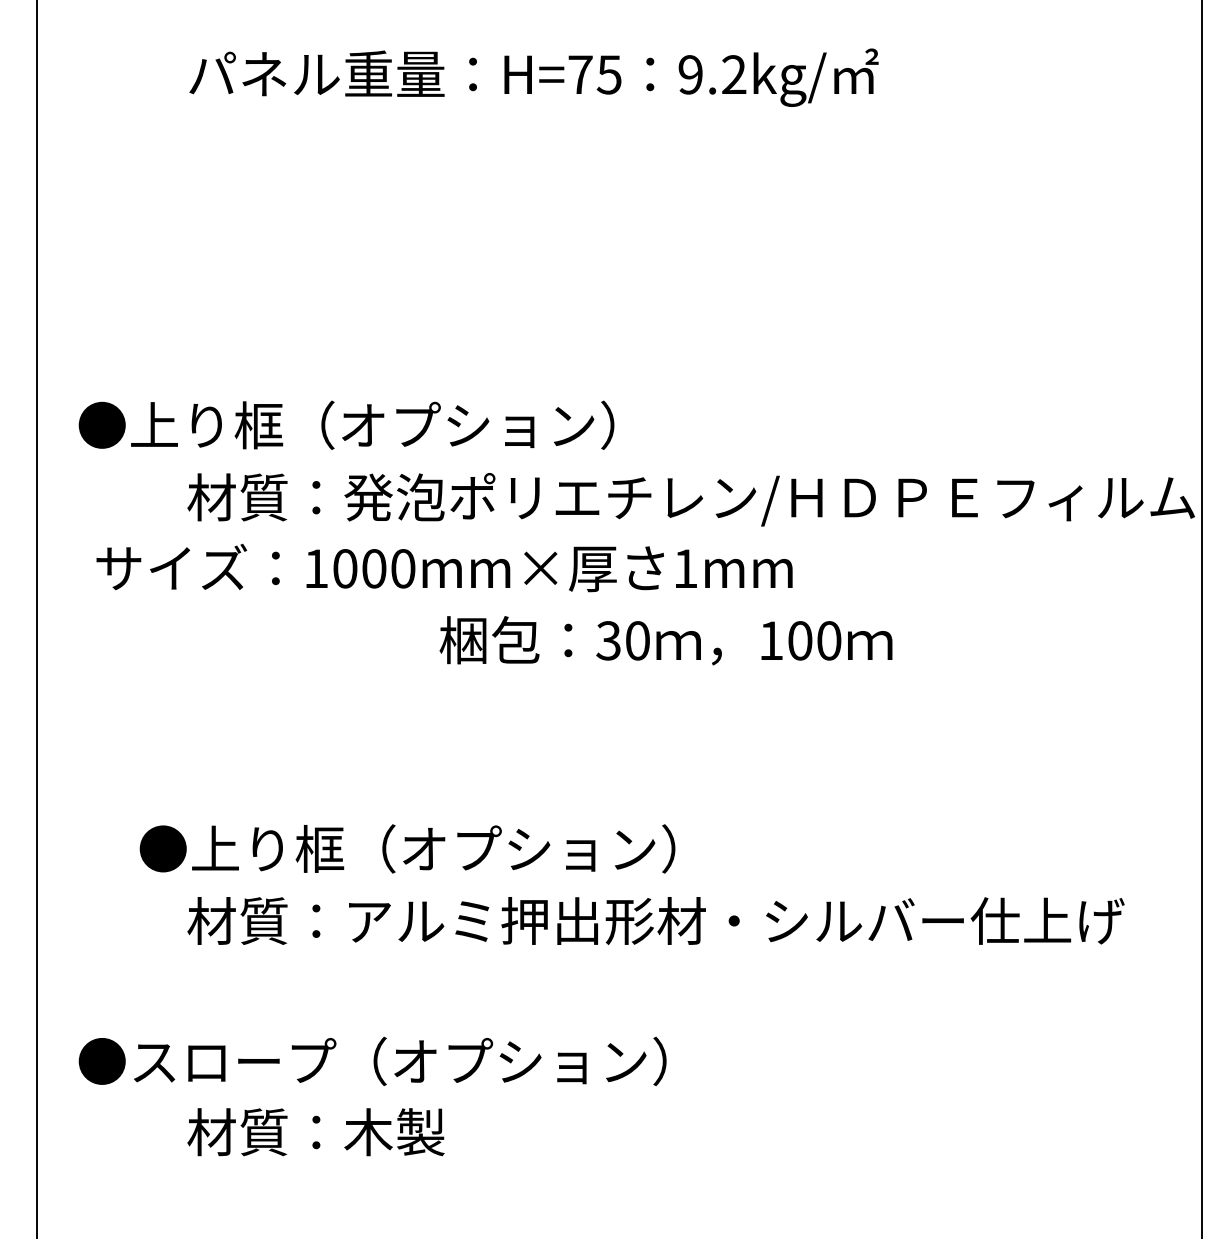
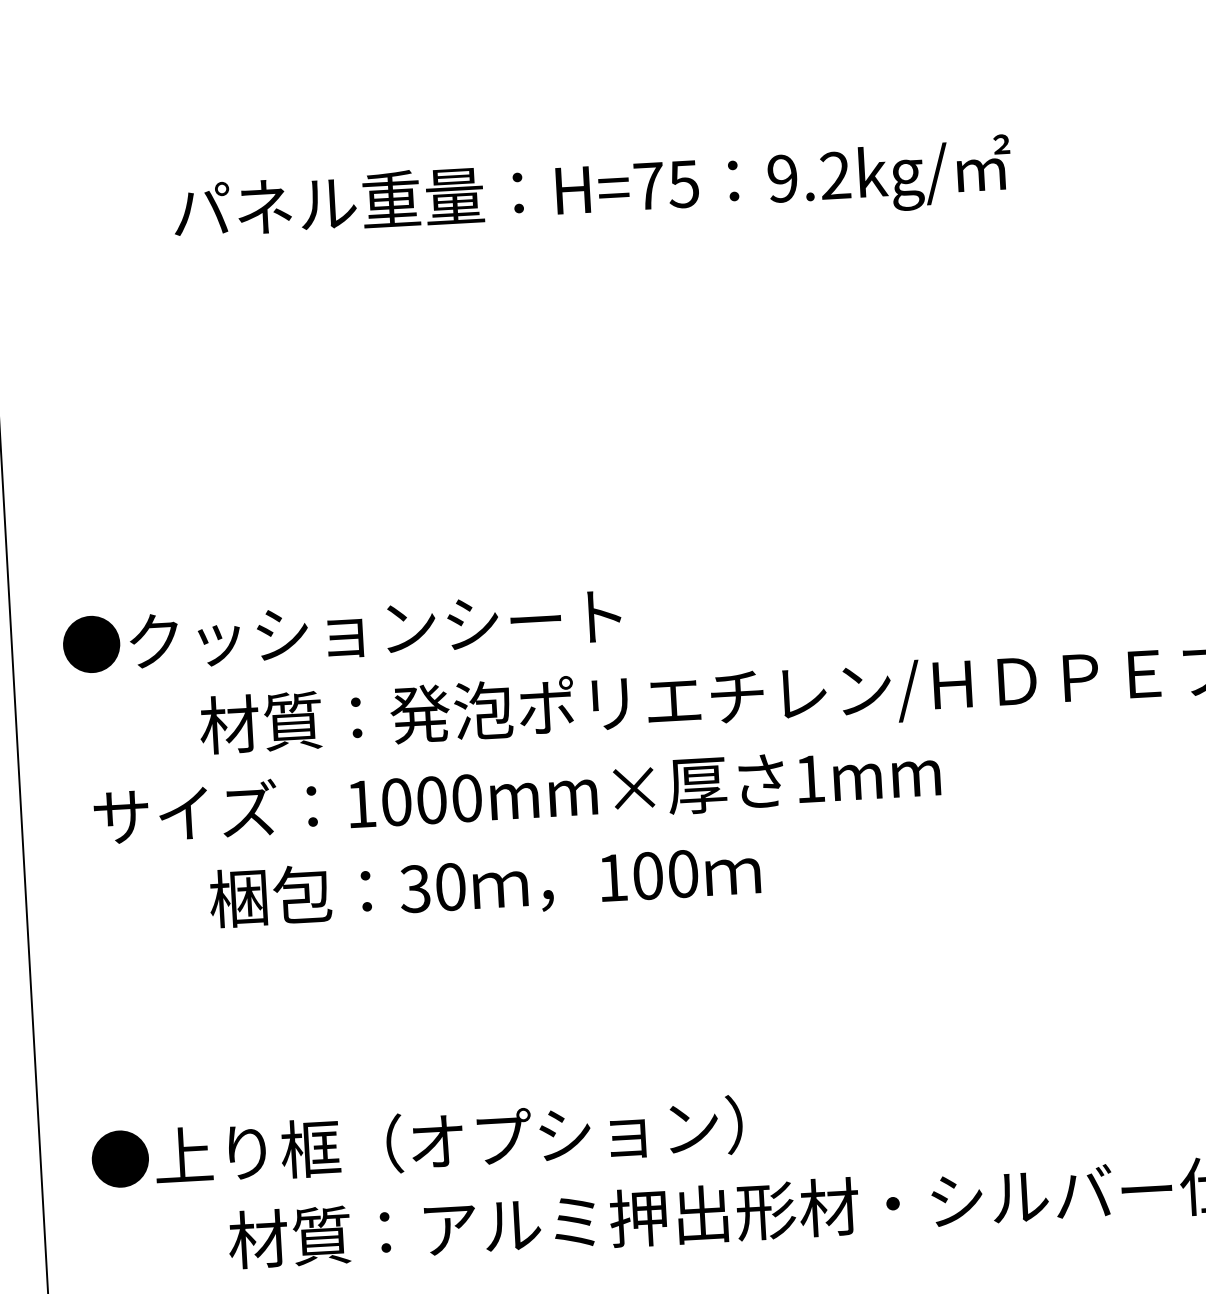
text: (372, 424) -> (419, 625), ●上り框（オプション） -> ●クッションシート
text: (665, 640) -> (484, 884), moved
text: (407, 848) -> (417, 1141), moved

